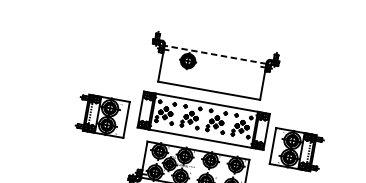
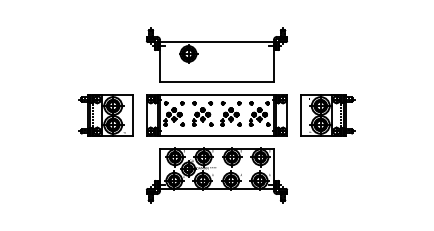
line: (216, 54) -> (217, 41), dashed -> solid
part: (101, 115) -> (105, 115), moved
part: (296, 150) -> (327, 115), moved

